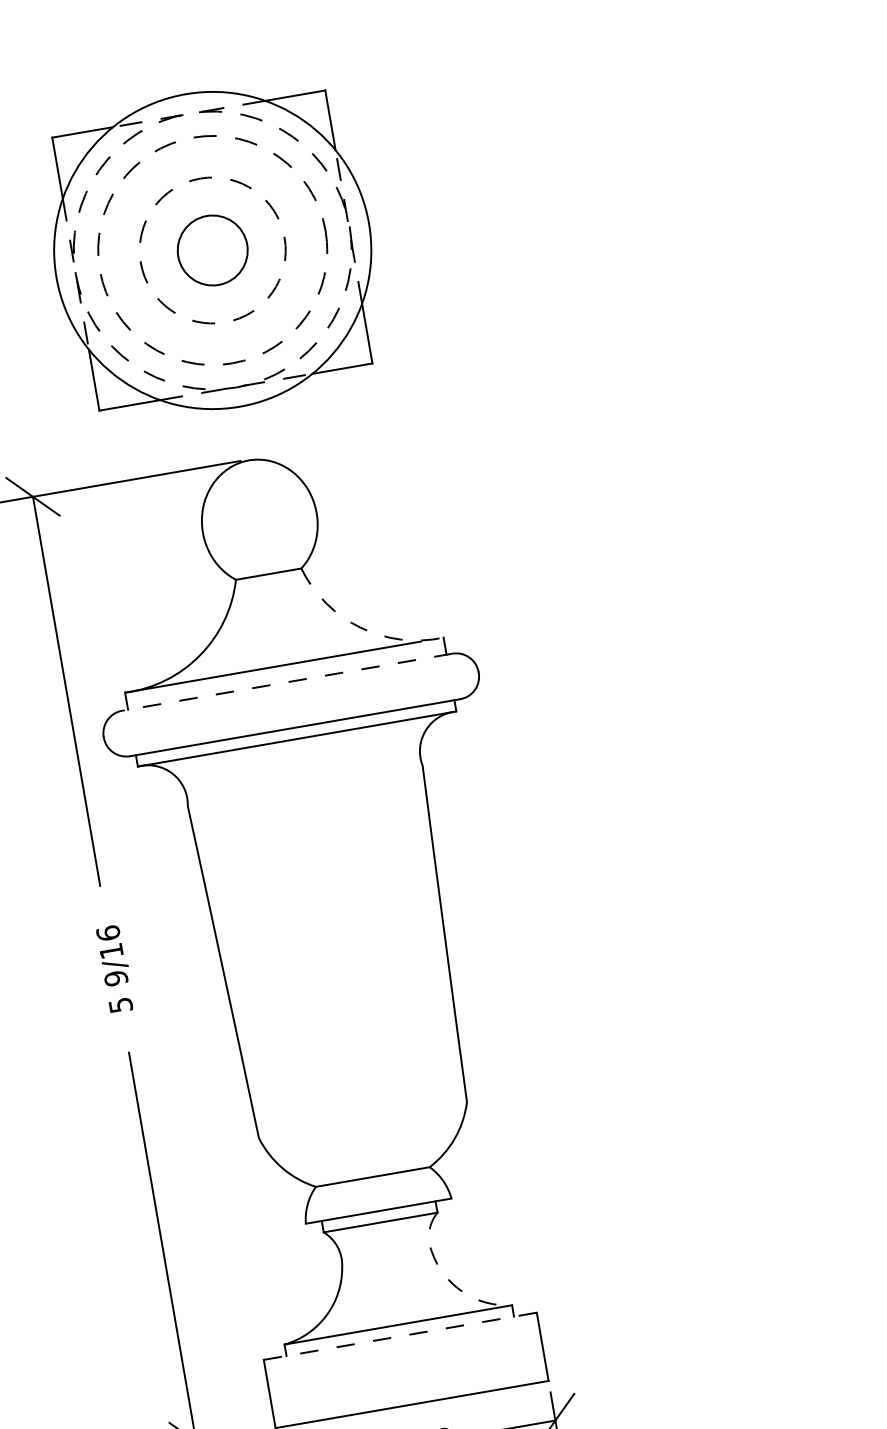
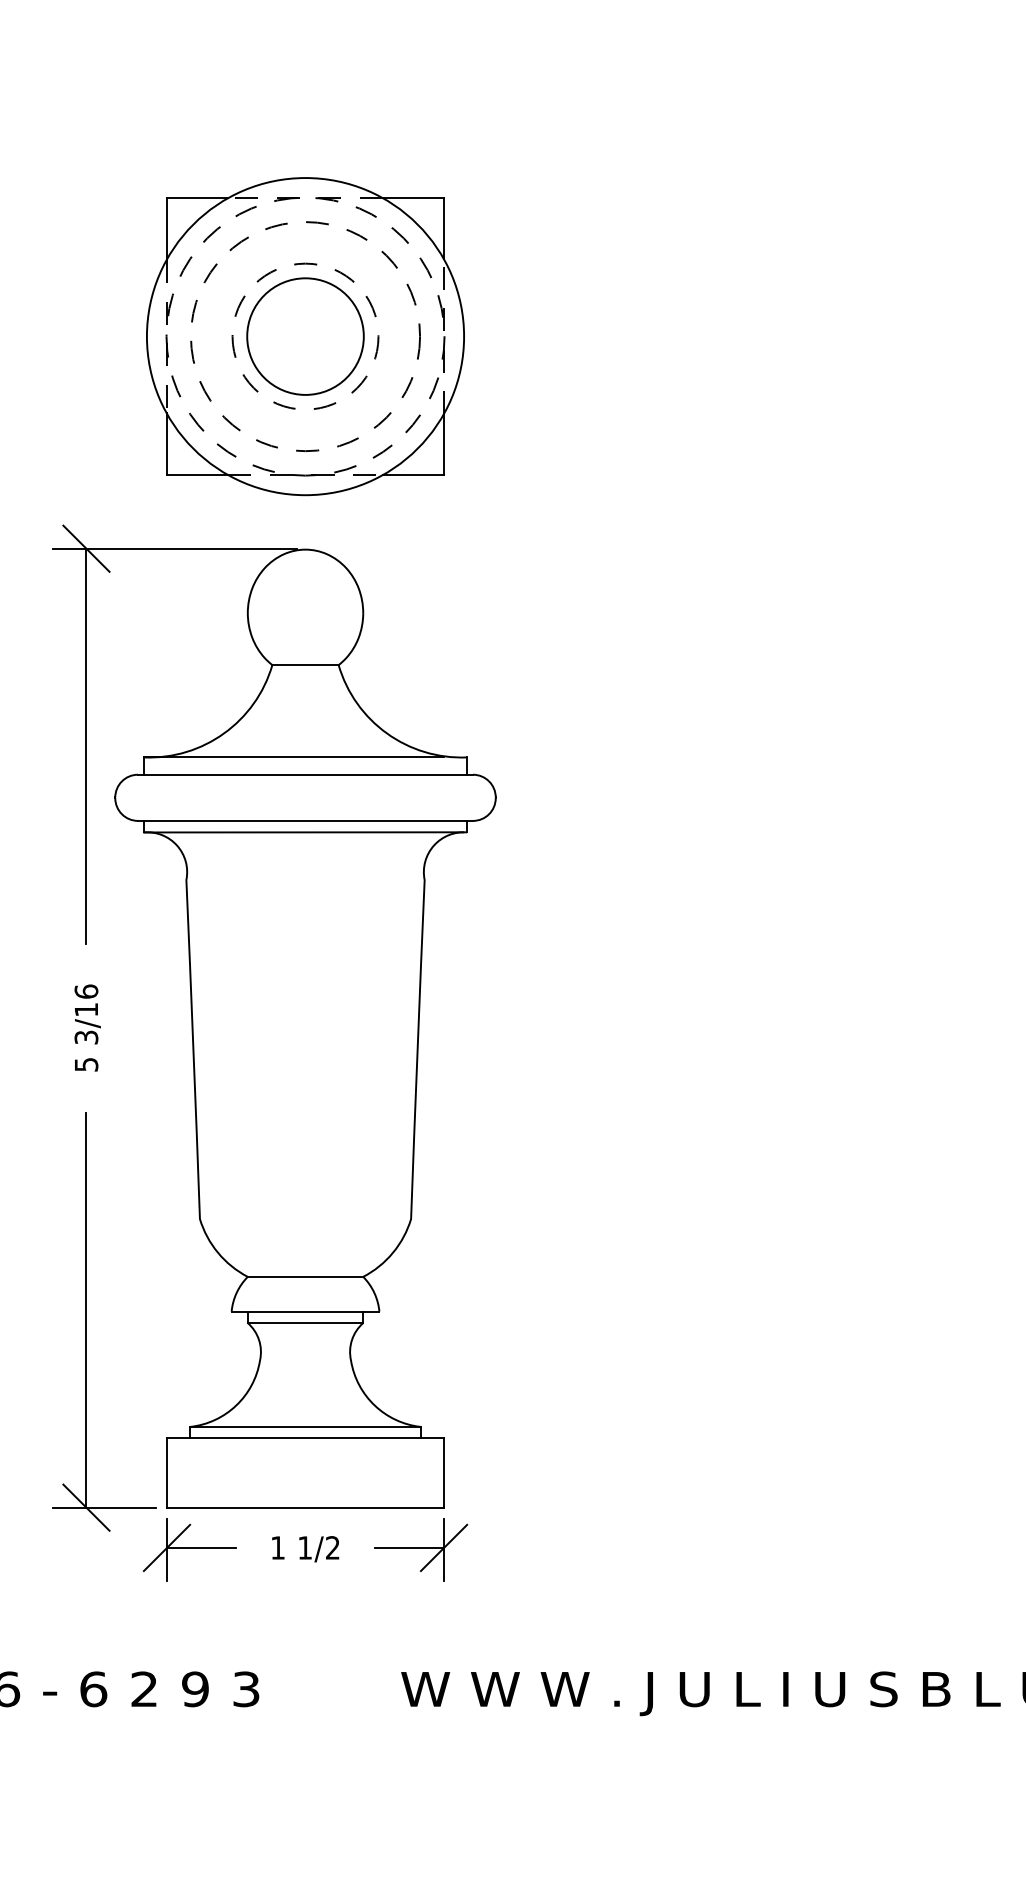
circle: (212, 250) -> (305, 336), size x1.67
arc: (360, 627) -> (386, 733), dashed -> solid
line: (287, 681) -> (305, 774), dashed -> solid
text: (116, 978) -> (86, 1037), 9/16 -> 3/16
line: (446, 1277) -> (361, 1388), dashed -> solid
line: (400, 1336) -> (305, 1438), dashed -> solid

